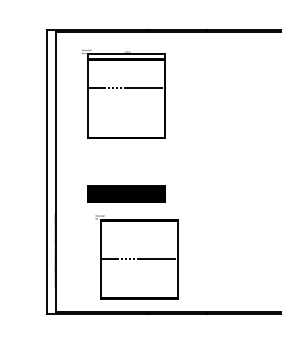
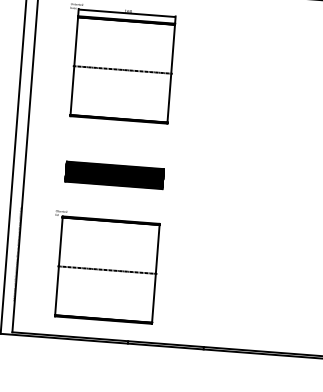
line: (126, 87) -> (122, 69), moved
part: (126, 193) -> (114, 174), moved
part: (136, 257) -> (103, 267), moved

